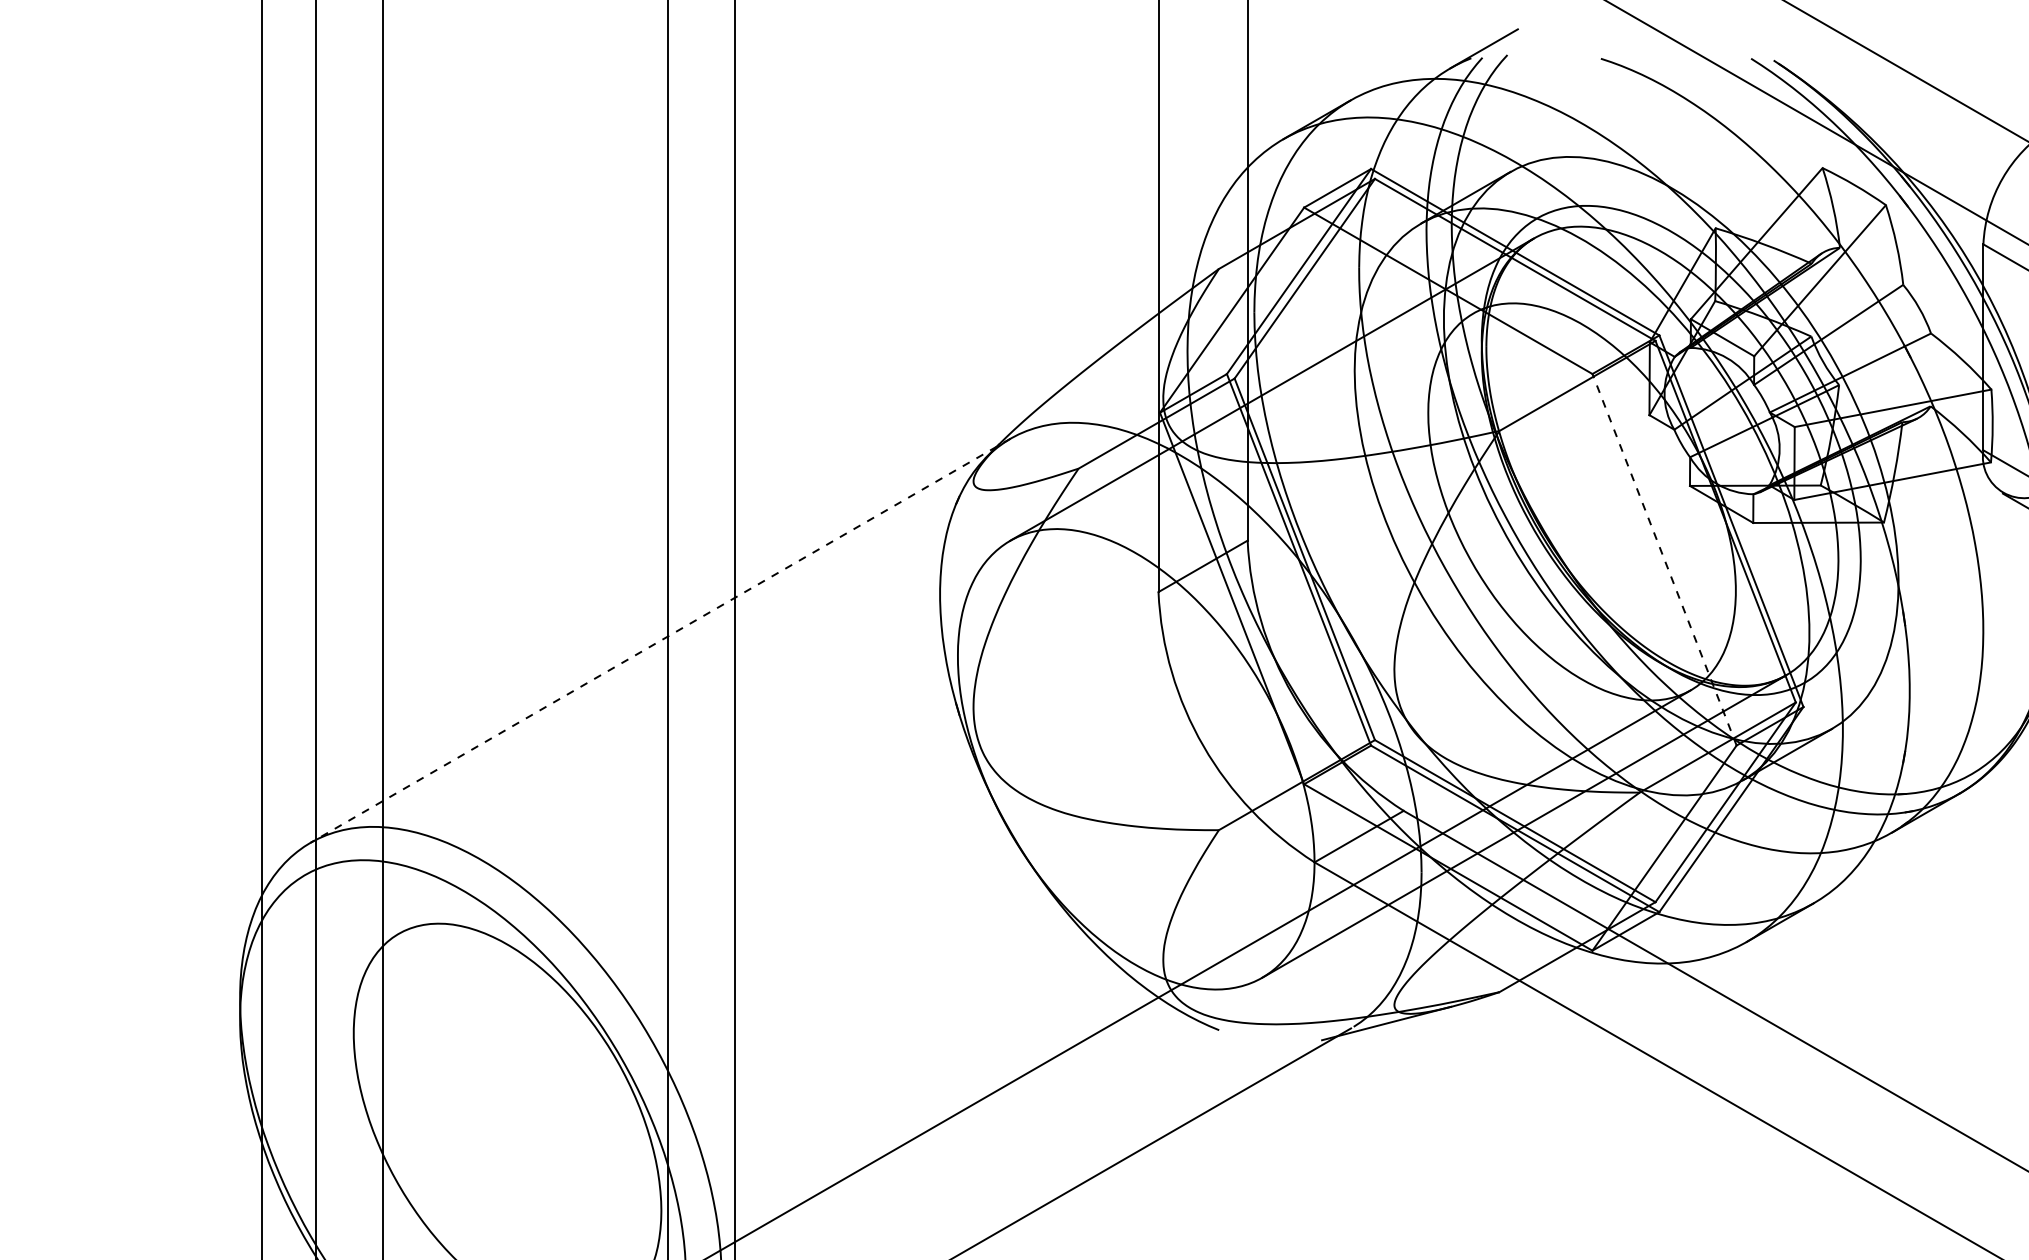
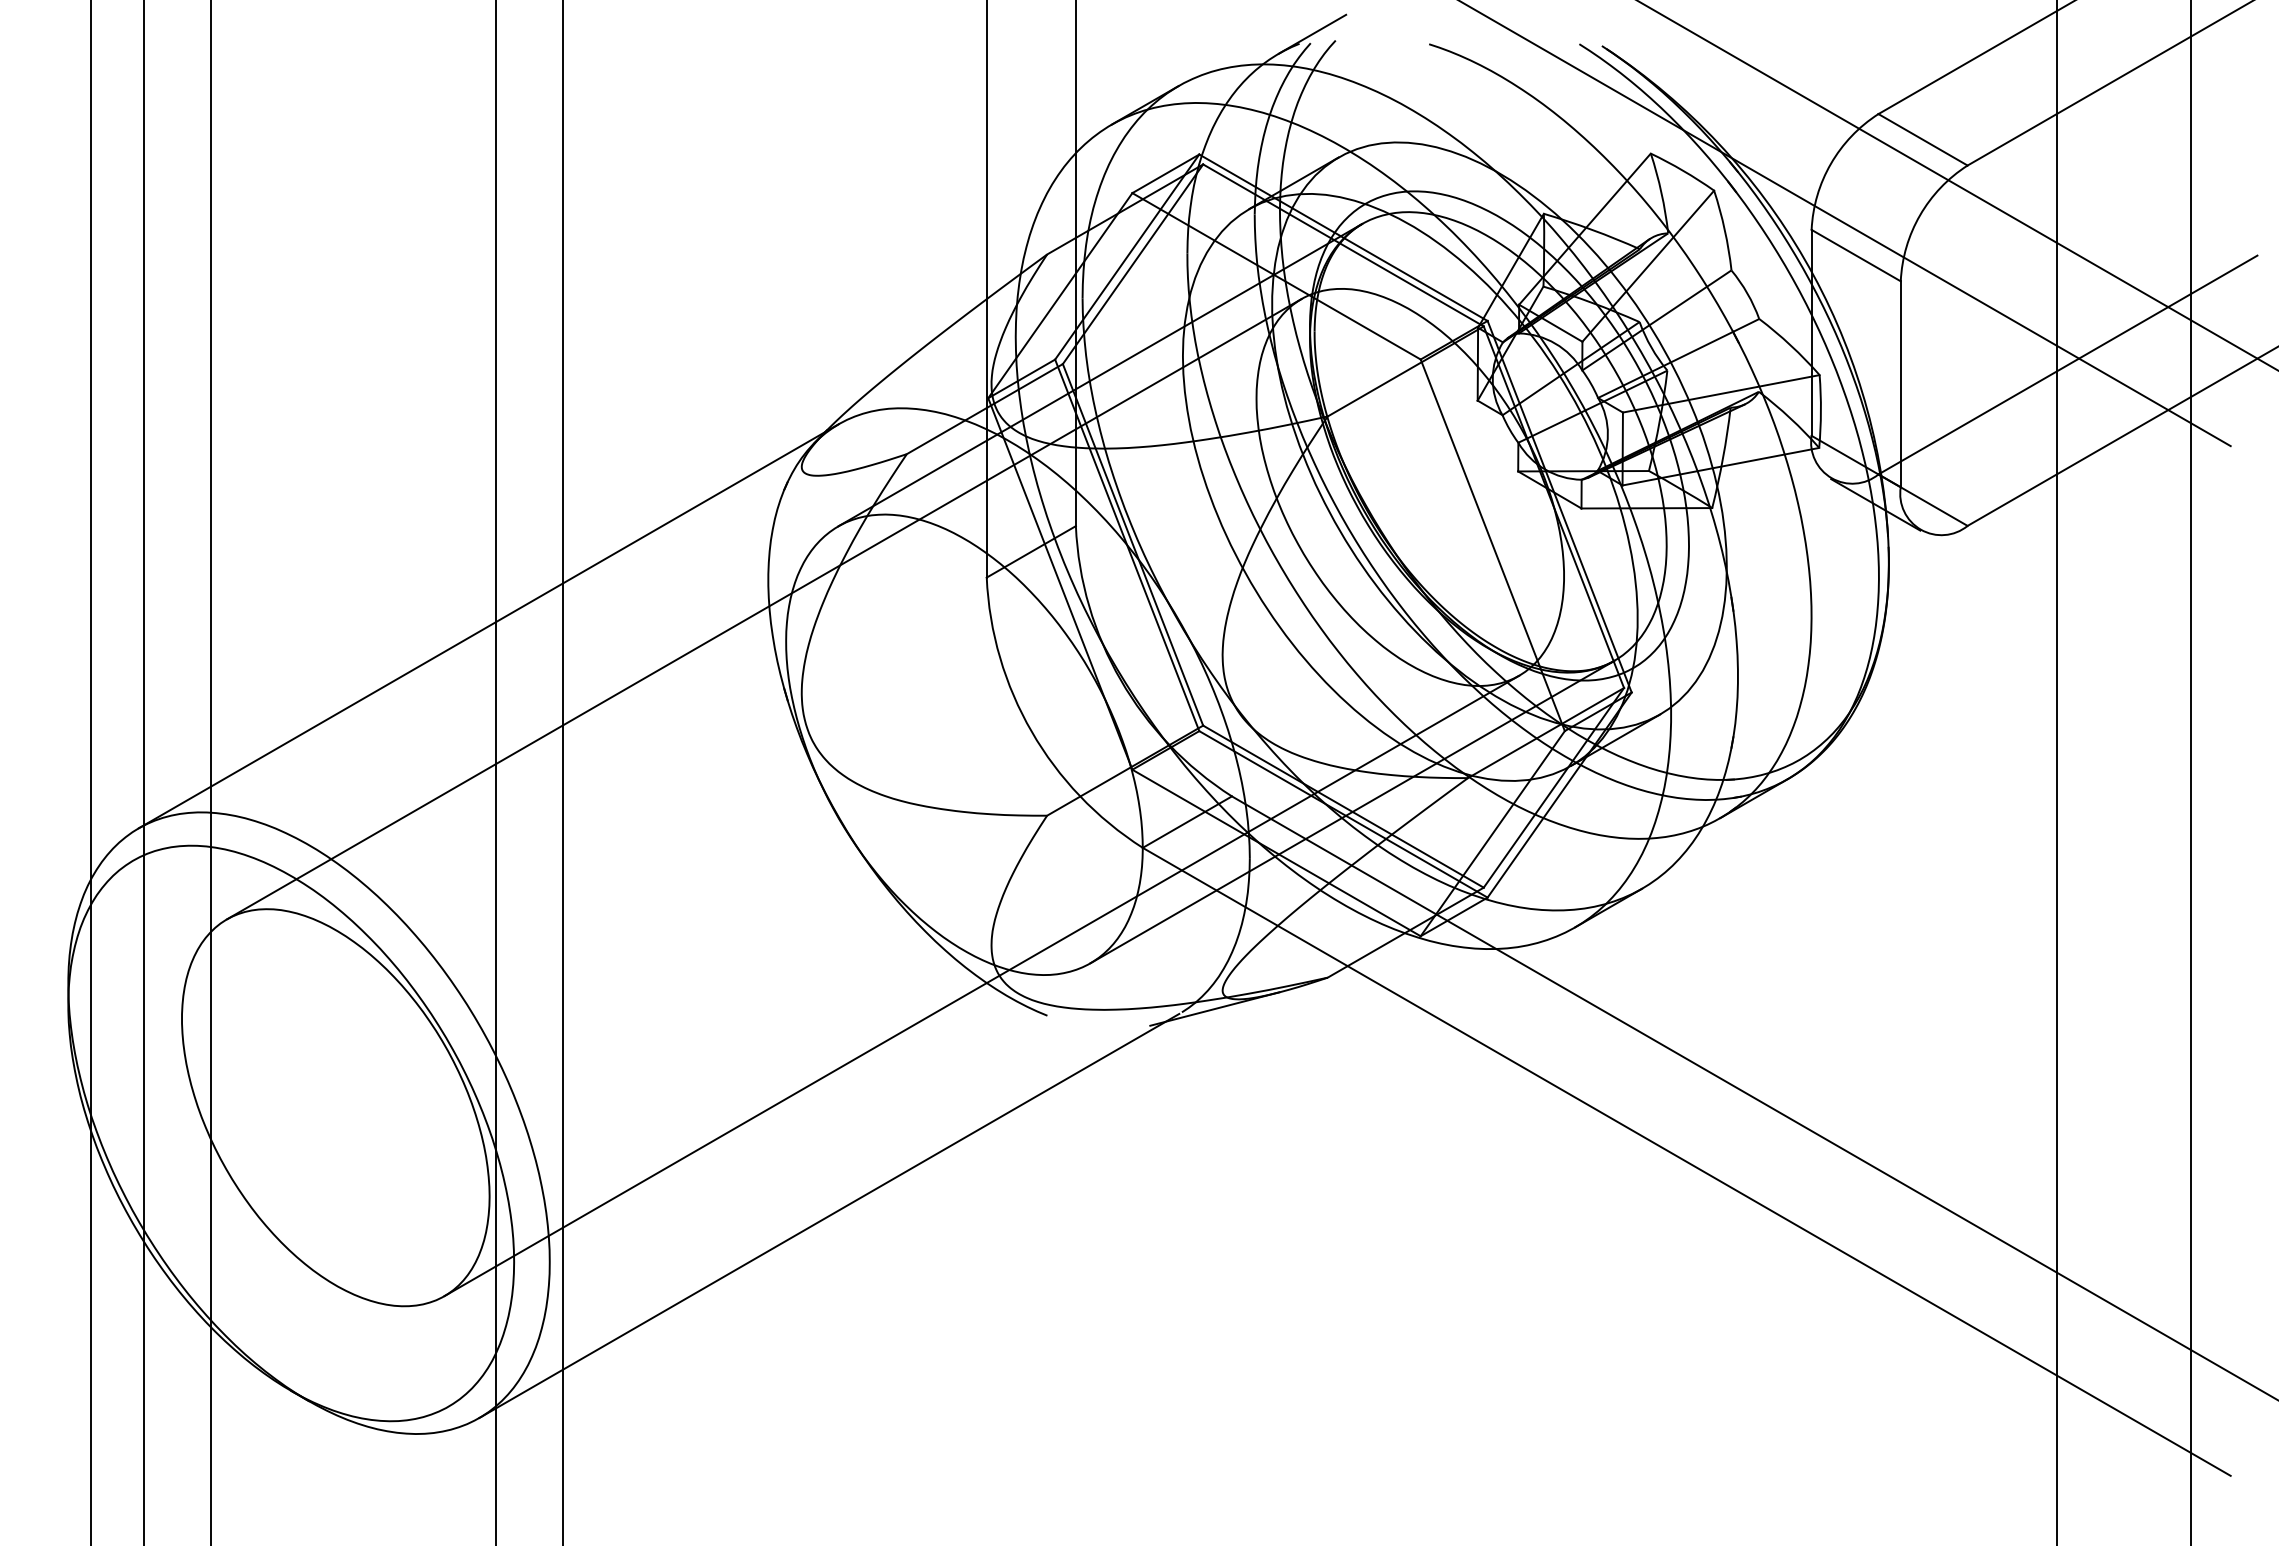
line: (1664, 558) -> (1492, 544), dashed -> solid
line: (936, 623) -> (764, 609), added
line: (660, 640) -> (488, 626), dashed -> solid

